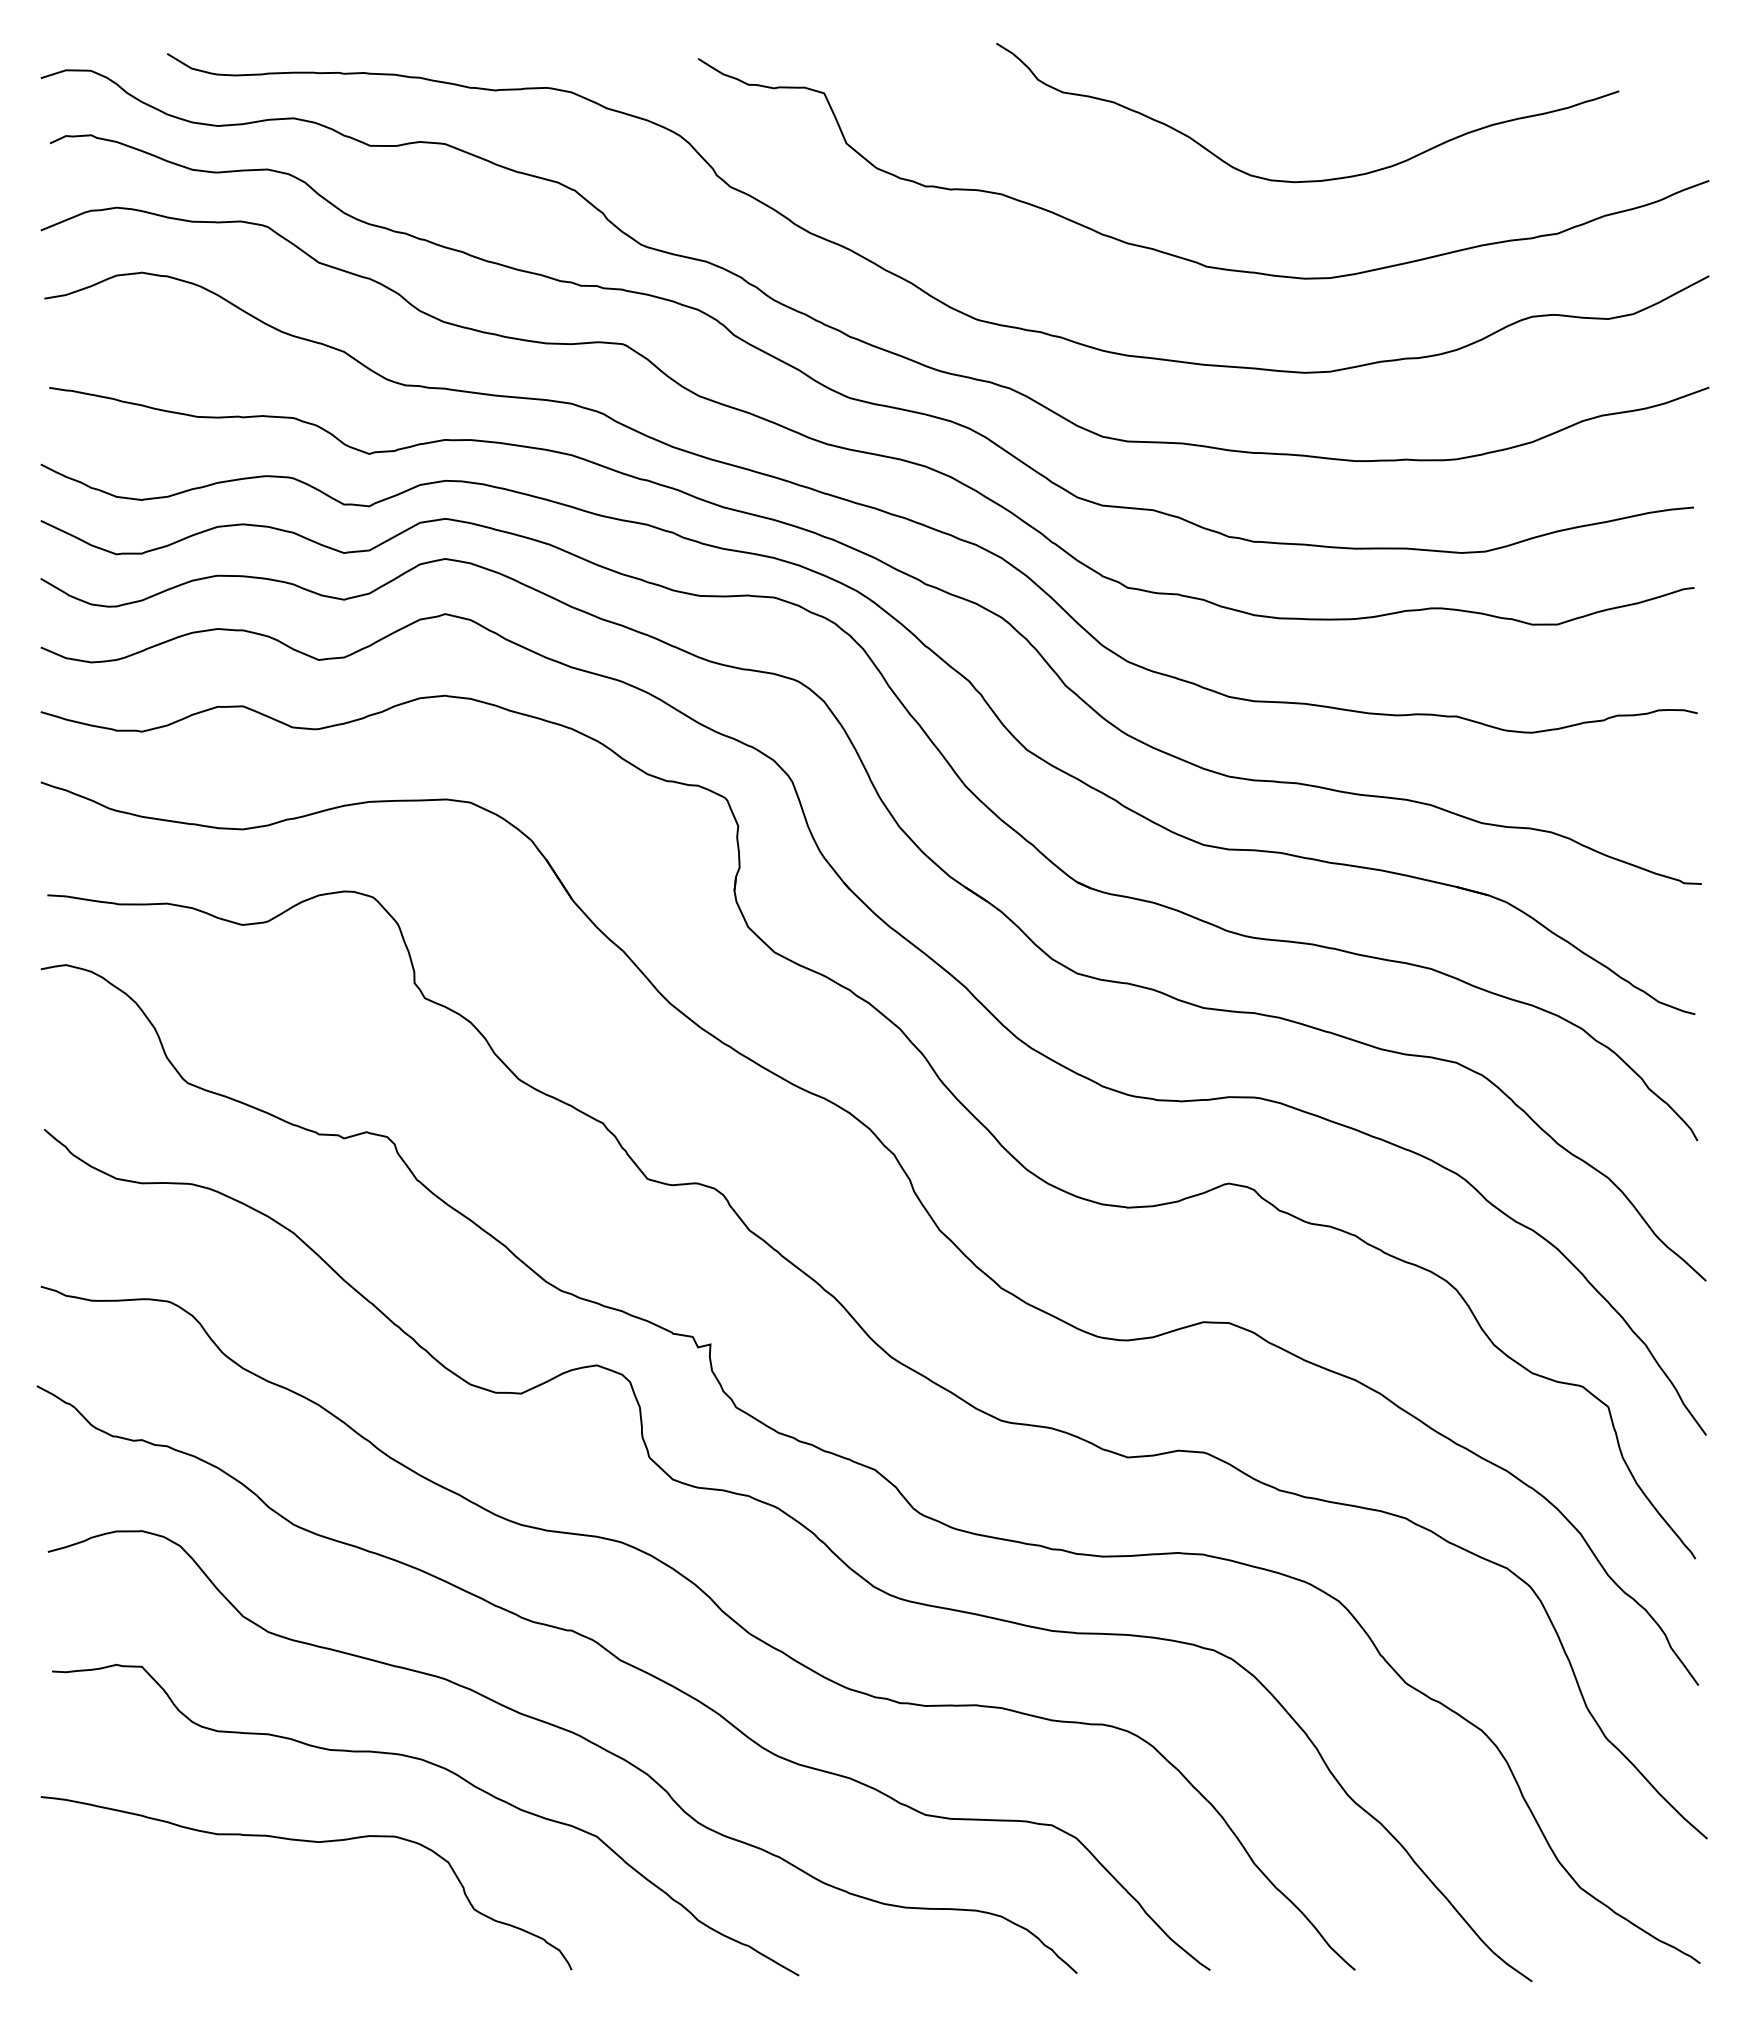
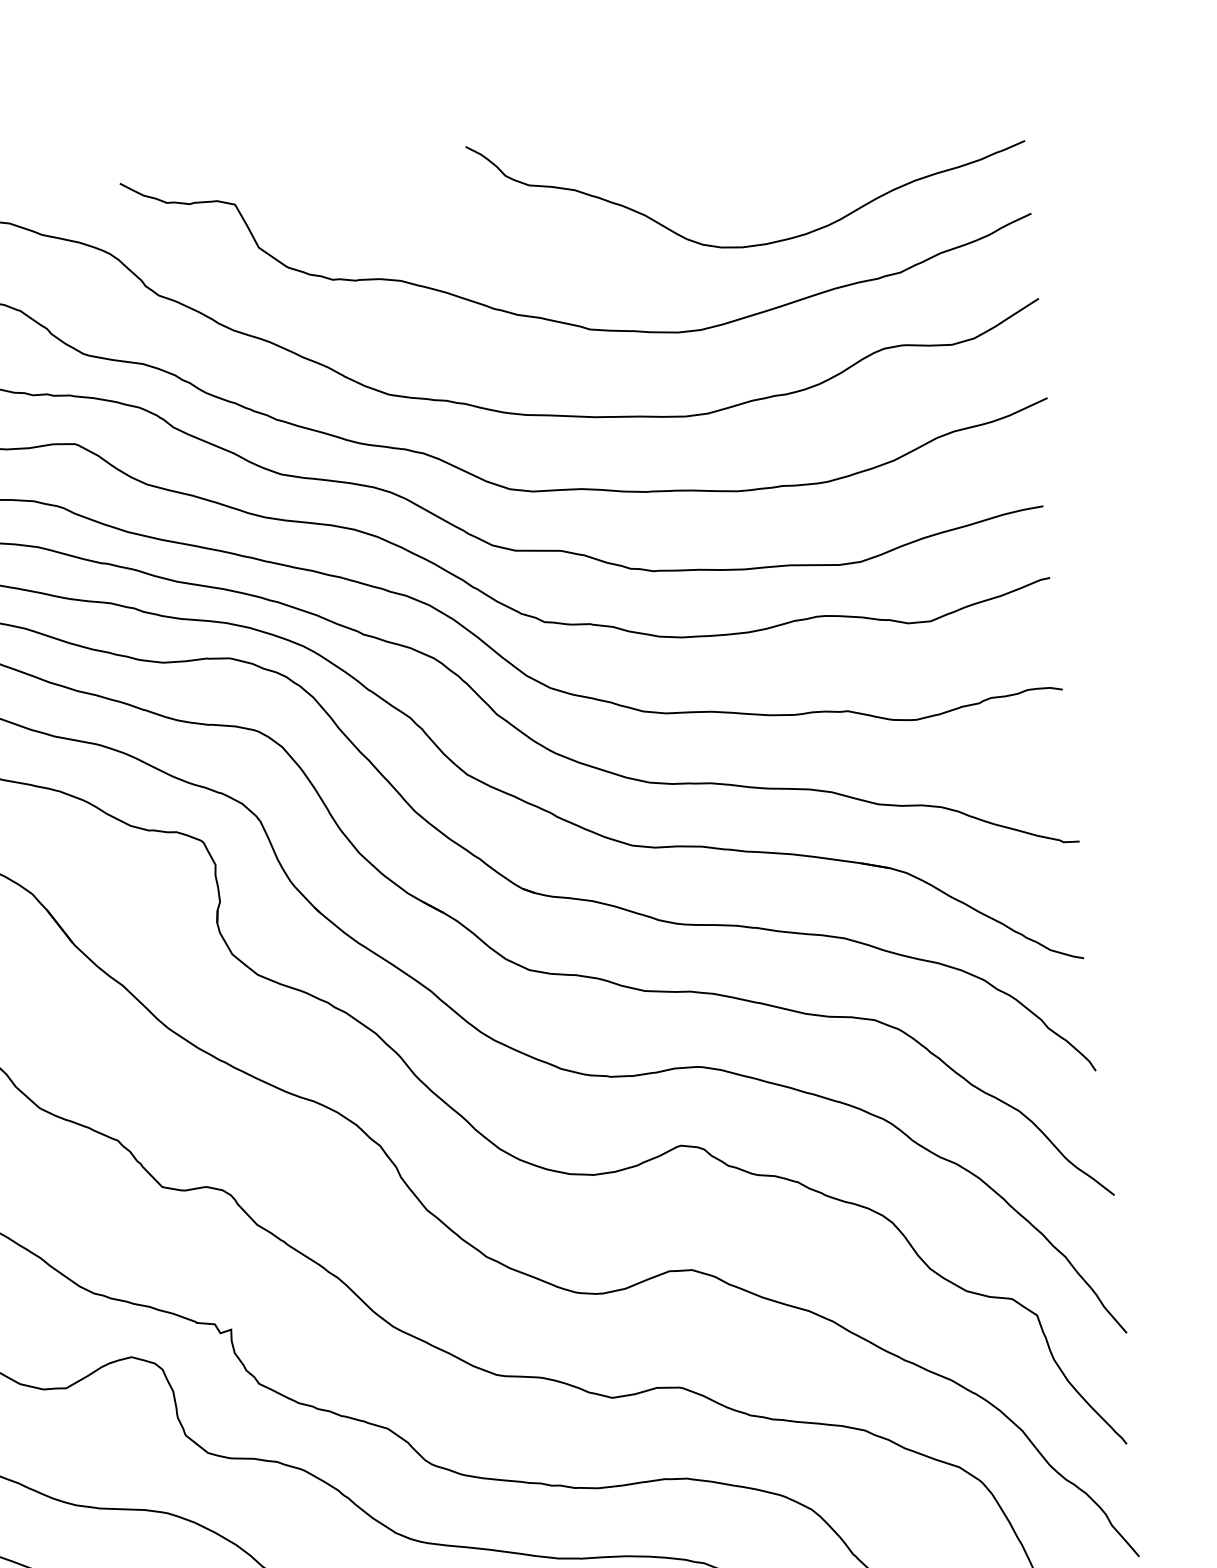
curve: (1307, 180) -> (753, 244), moved

